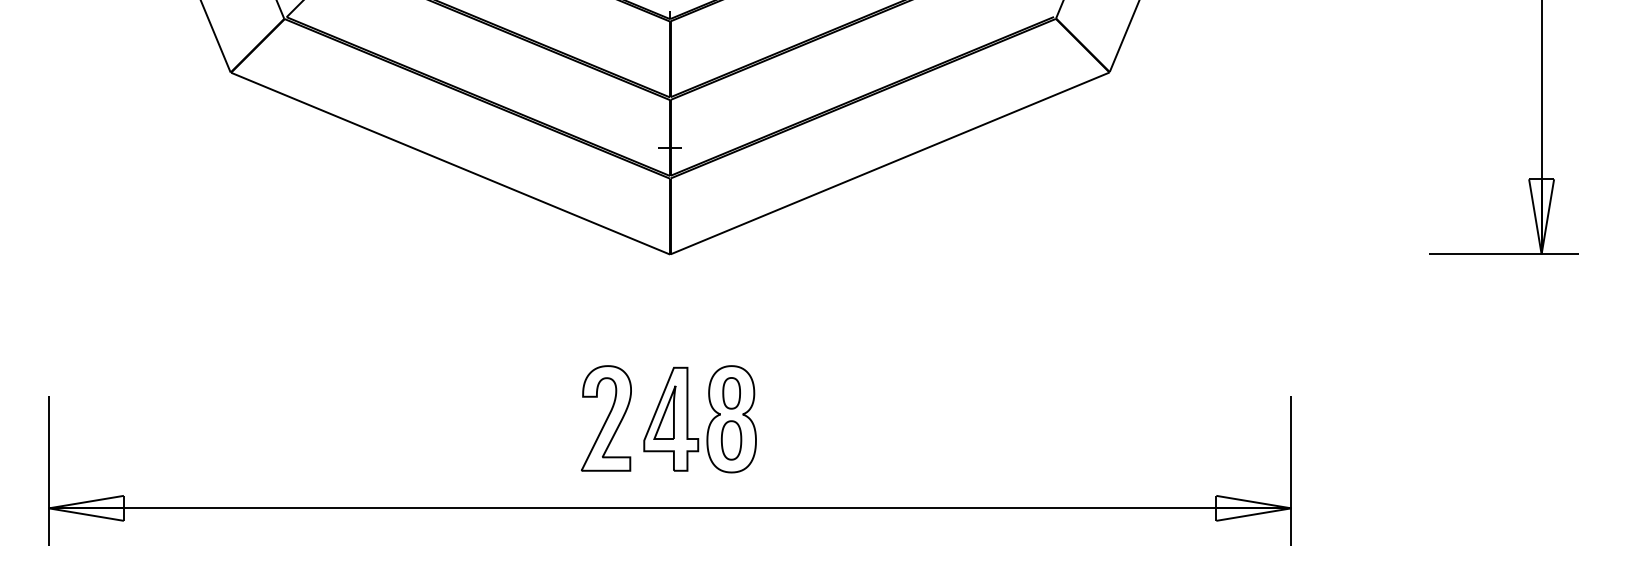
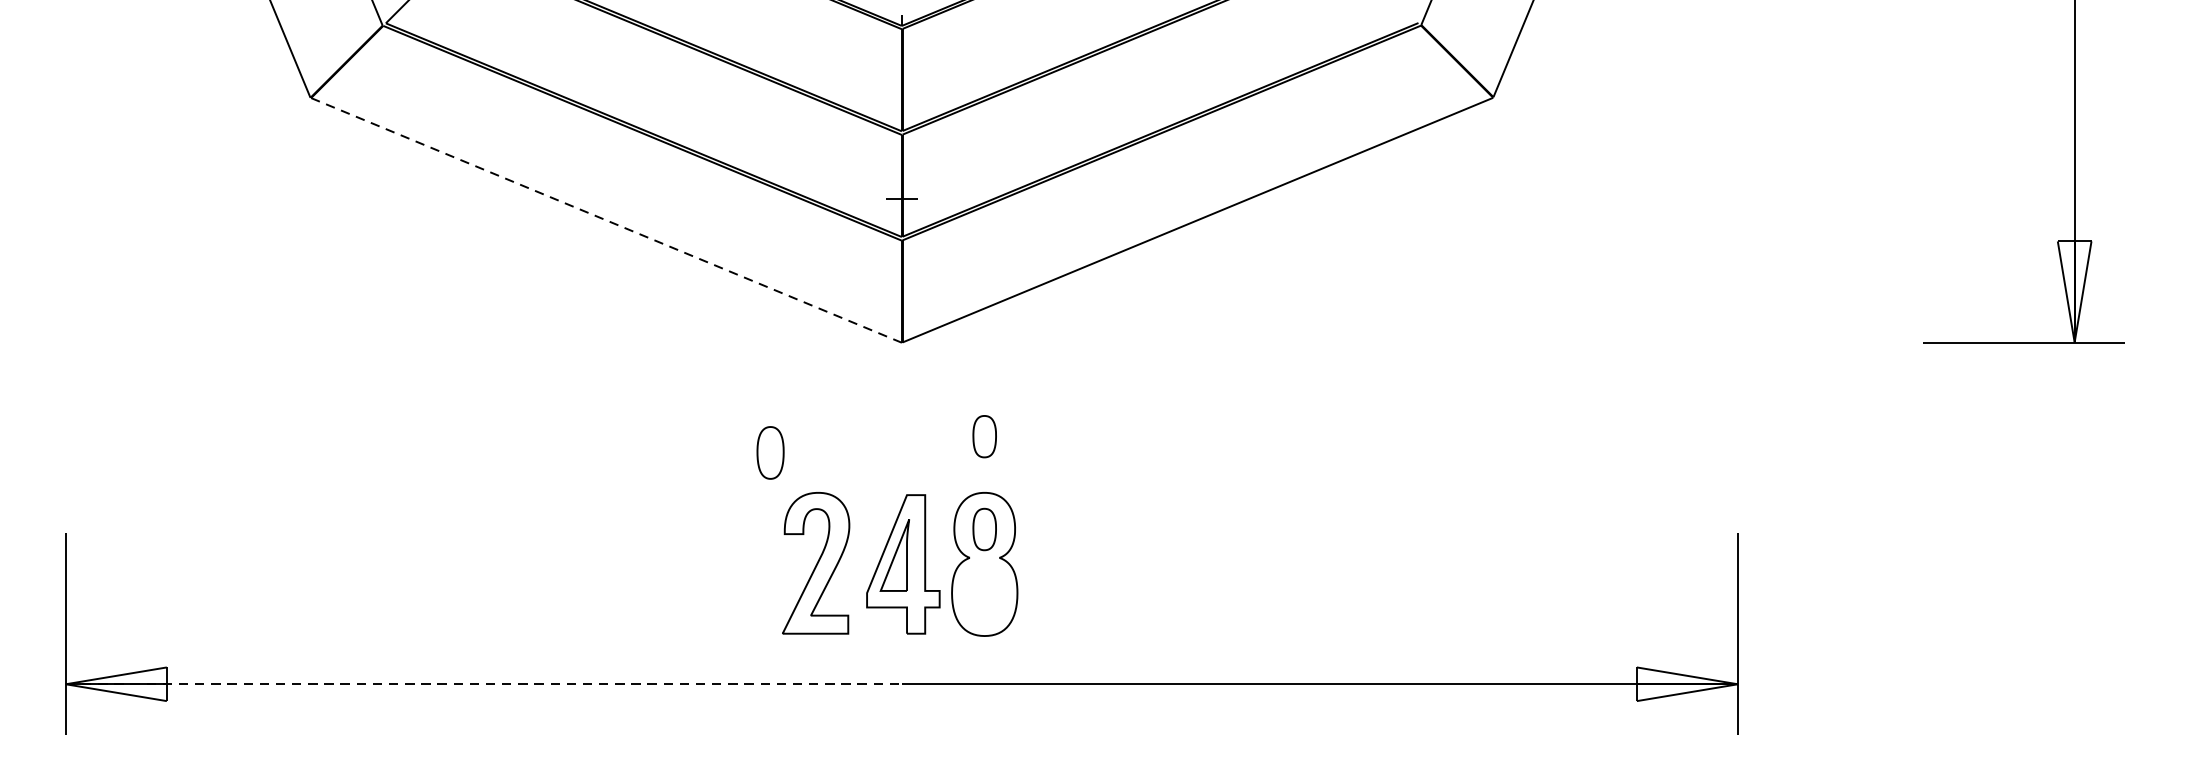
line: (450, 163) -> (606, 220), solid -> dashed
part: (731, 324) -> (984, 436), added
part: (731, 440) -> (770, 453), moved
line: (359, 508) -> (483, 684), solid -> dashed

